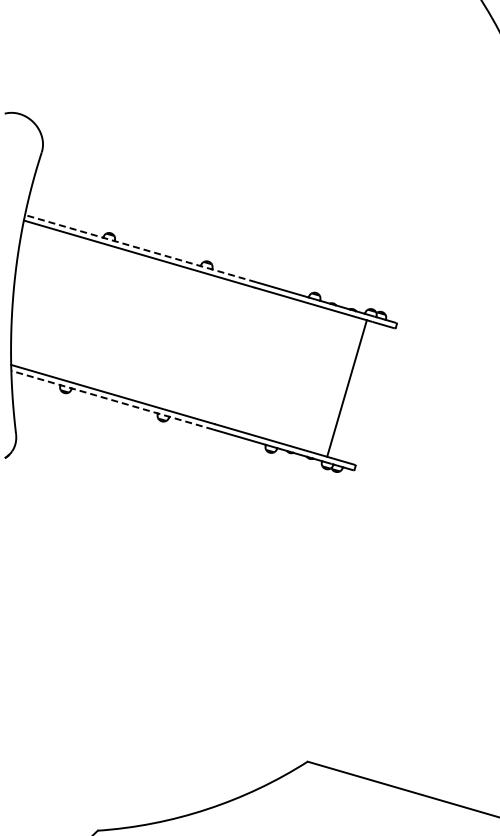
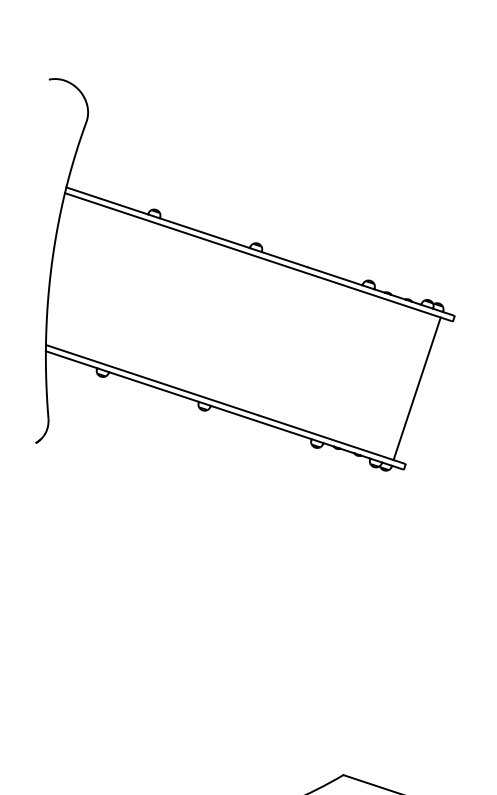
line: (140, 248) -> (186, 227), dashed -> solid
line: (346, 388) -> (416, 388), moved
line: (111, 400) -> (150, 386), dashed -> solid

